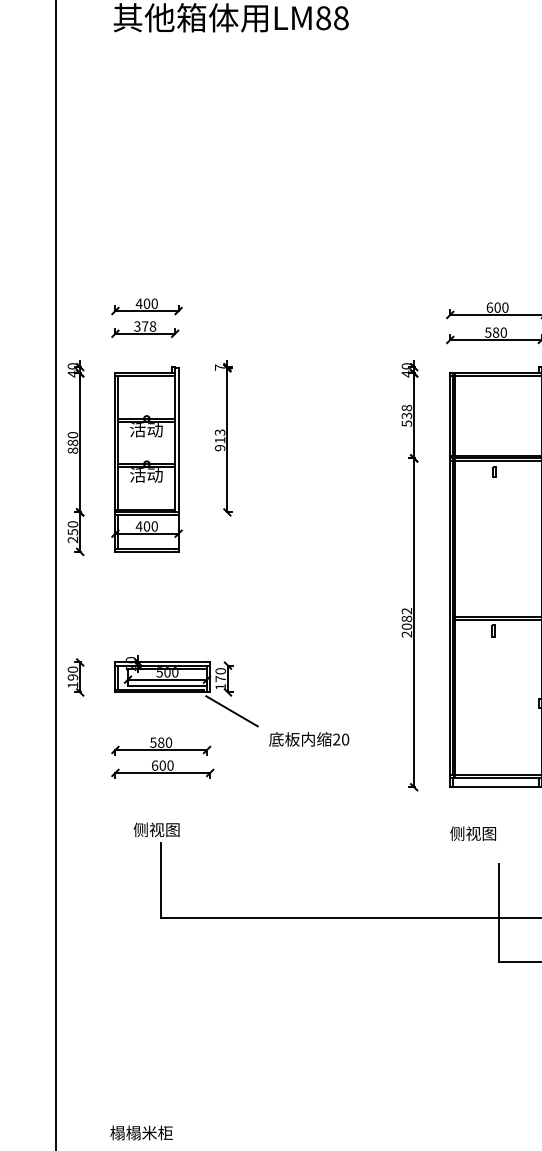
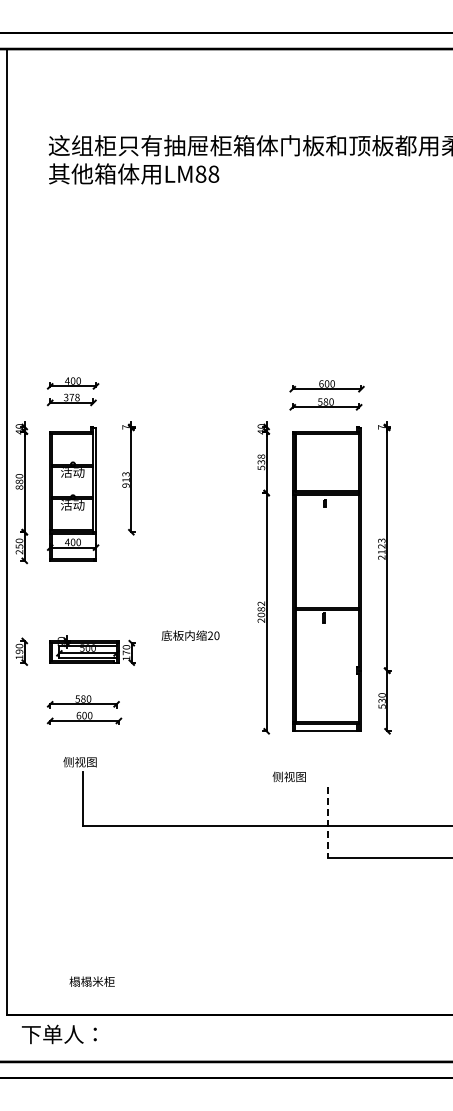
line: (231, 711) -> (134, 676), removed
text: (309, 739) -> (190, 635), moved
text: (471, 833) -> (288, 776), moved
line: (499, 913) -> (328, 822), solid -> dashed
text: (140, 1132) -> (91, 981), moved

